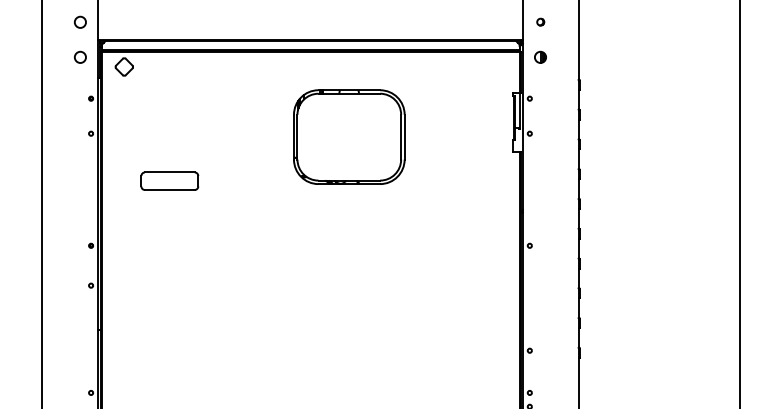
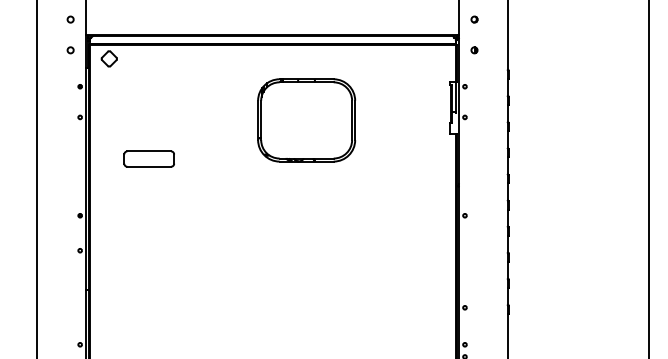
circle: (79, 21) -> (69, 18), size x0.62
circle: (79, 56) -> (69, 49), size x0.62
part: (540, 56) -> (474, 49), size x0.62

